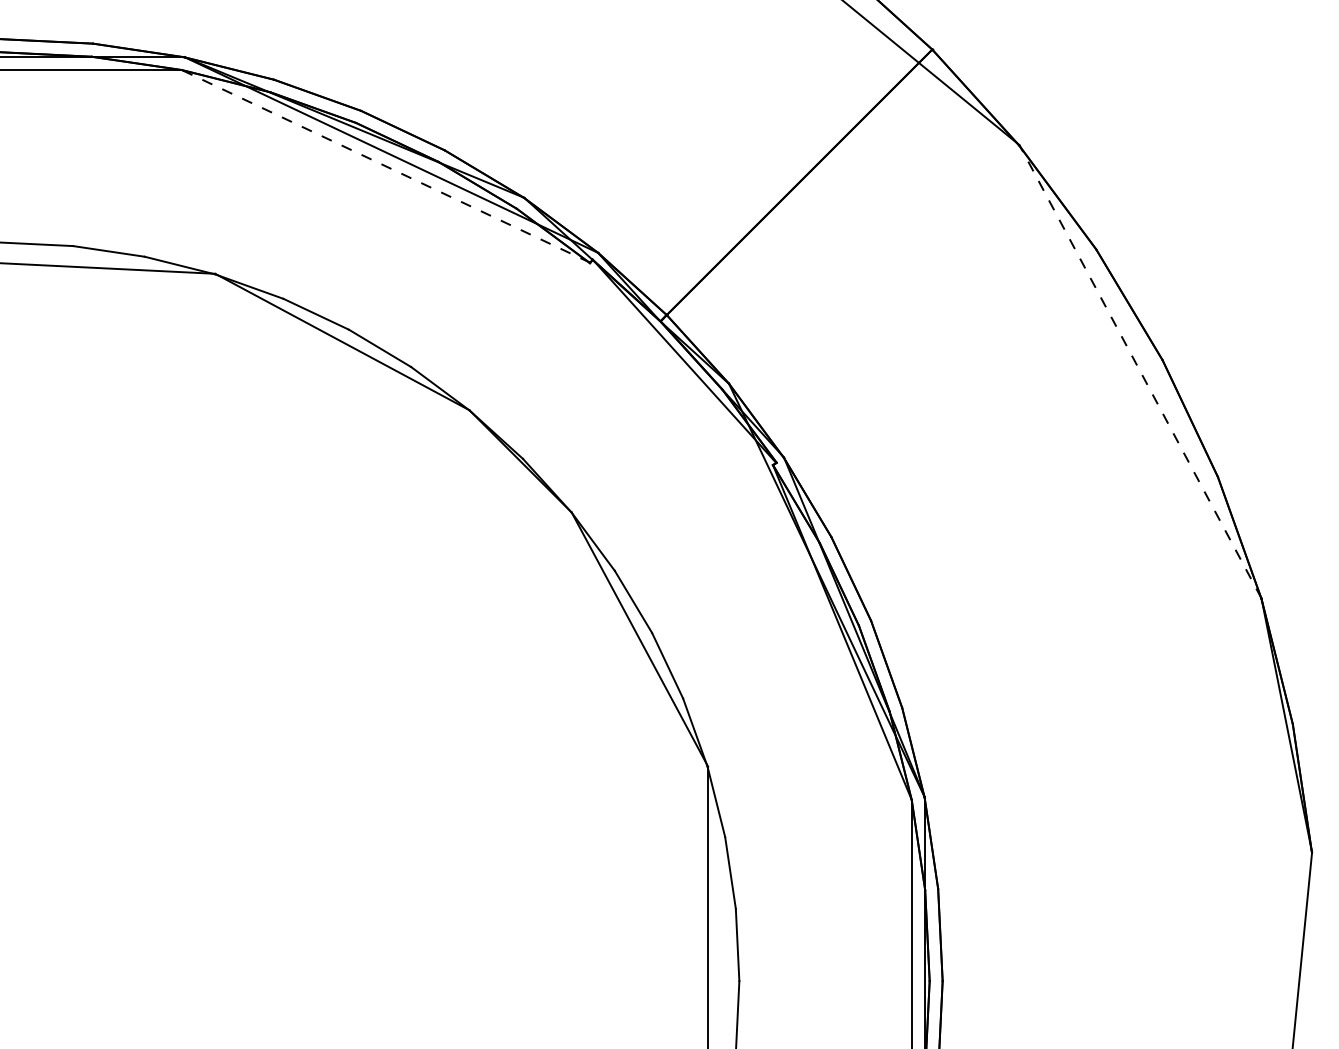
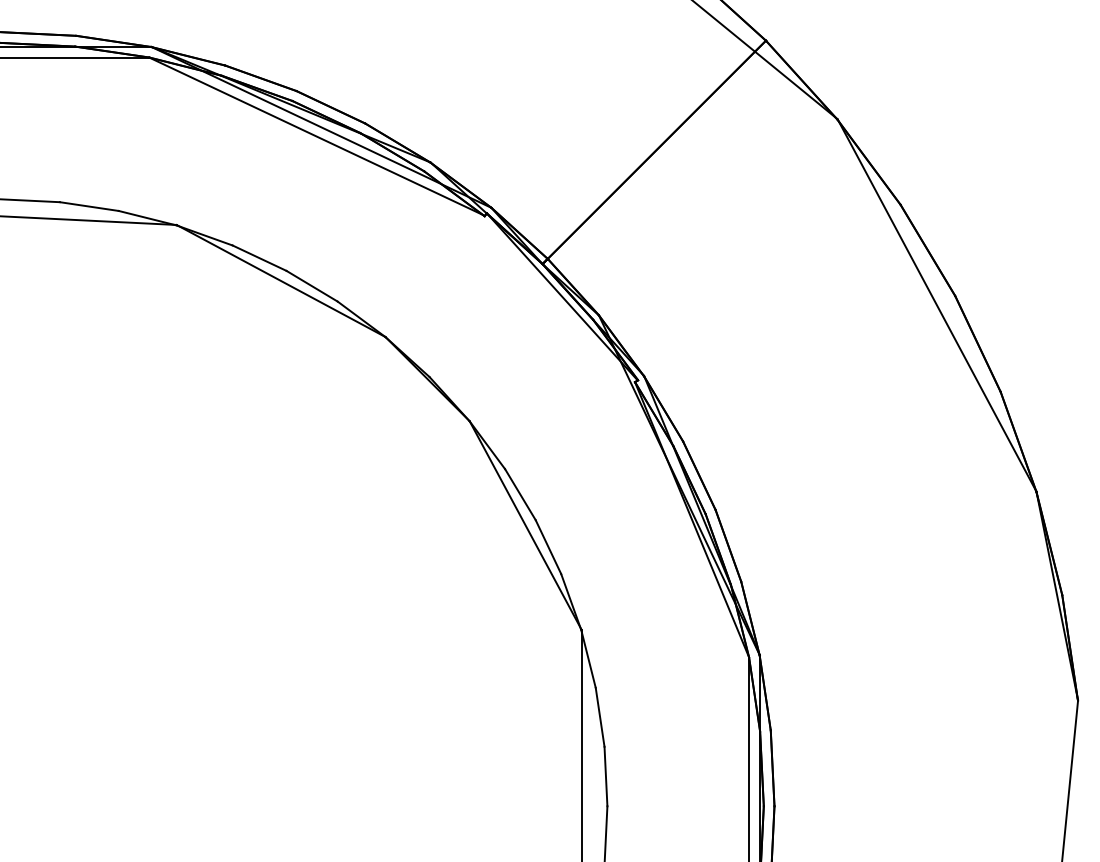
line: (386, 166) -> (317, 136), dashed -> solid
line: (1140, 371) -> (937, 305), dashed -> solid

